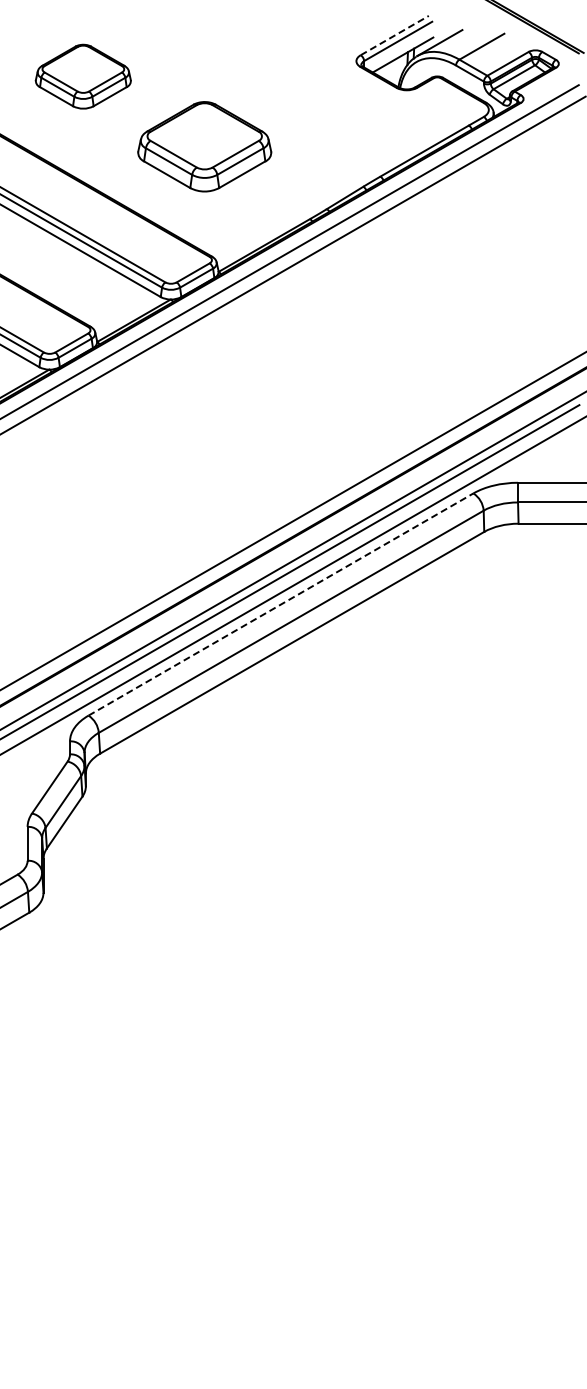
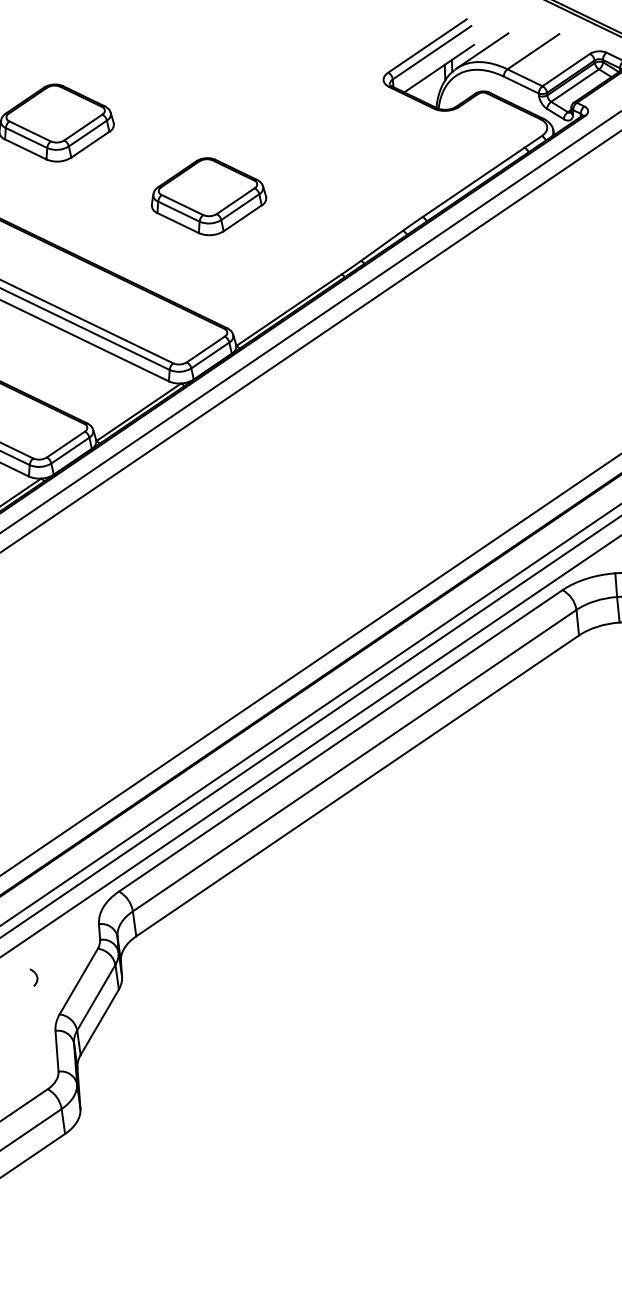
line: (395, 35) -> (428, 45), dashed -> solid
part: (204, 146) -> (208, 196), size x0.71
line: (281, 604) -> (341, 740), dashed -> solid
curve: (14, 781) -> (35, 977), added

